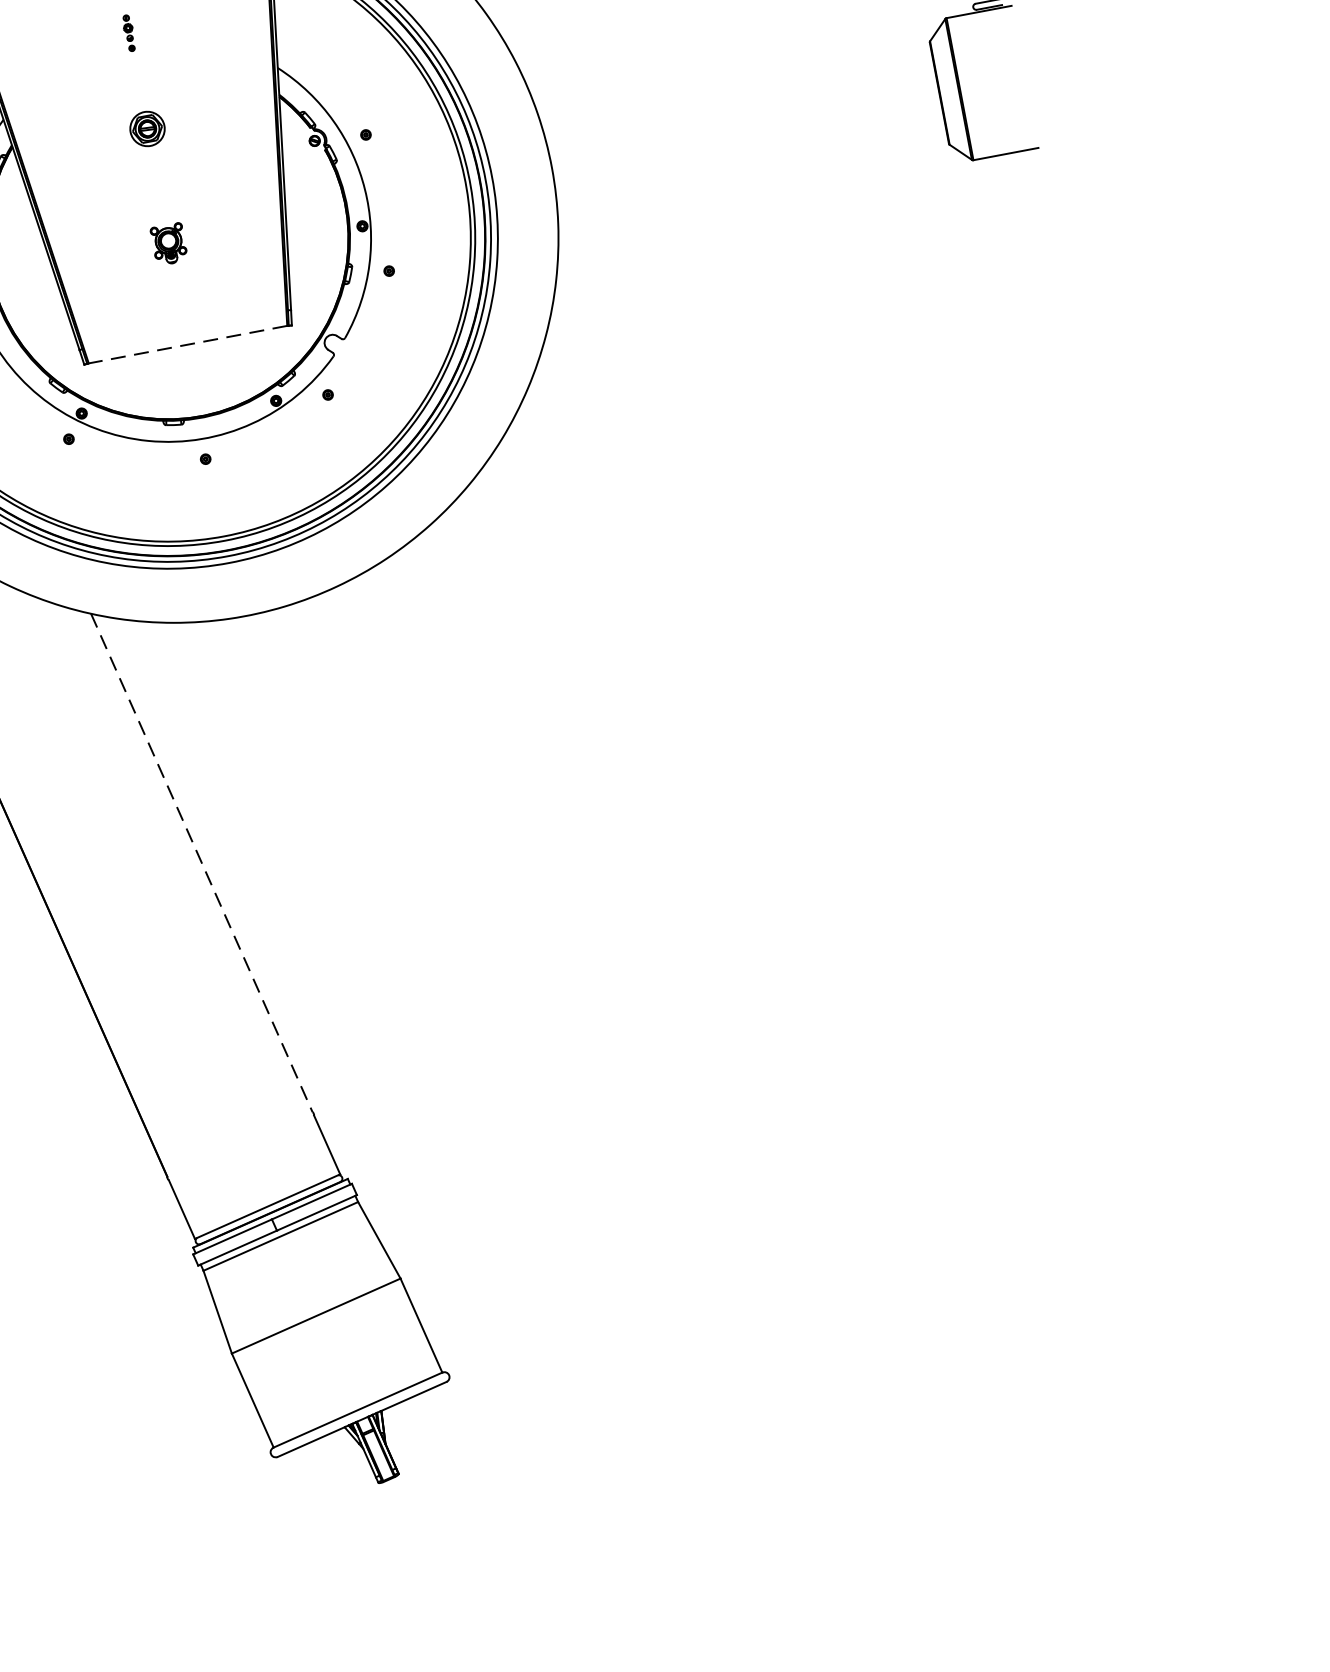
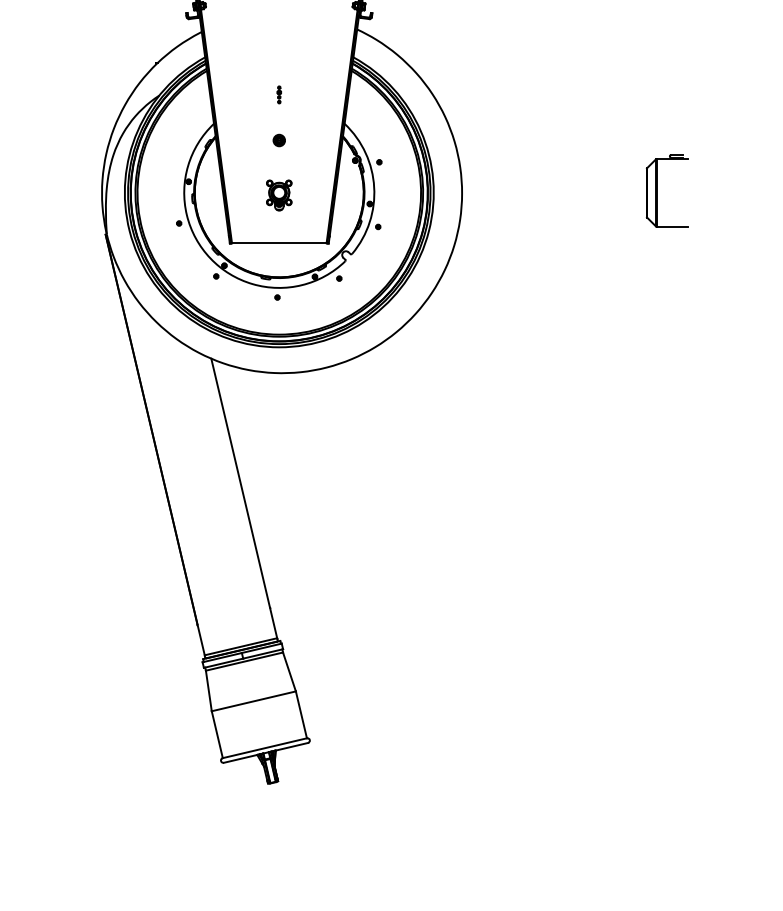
part: (145, 129) -> (278, 140), size x0.71
part: (169, 244) -> (279, 195), size x1.67
line: (186, 345) -> (278, 243), dashed -> solid
line: (201, 862) -> (240, 482), dashed -> solid

